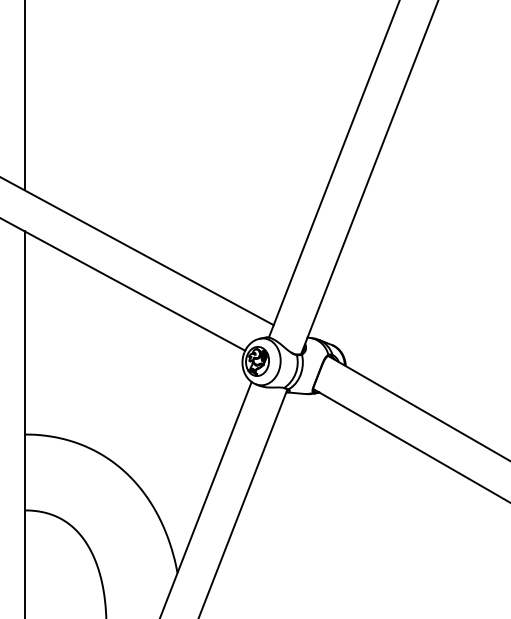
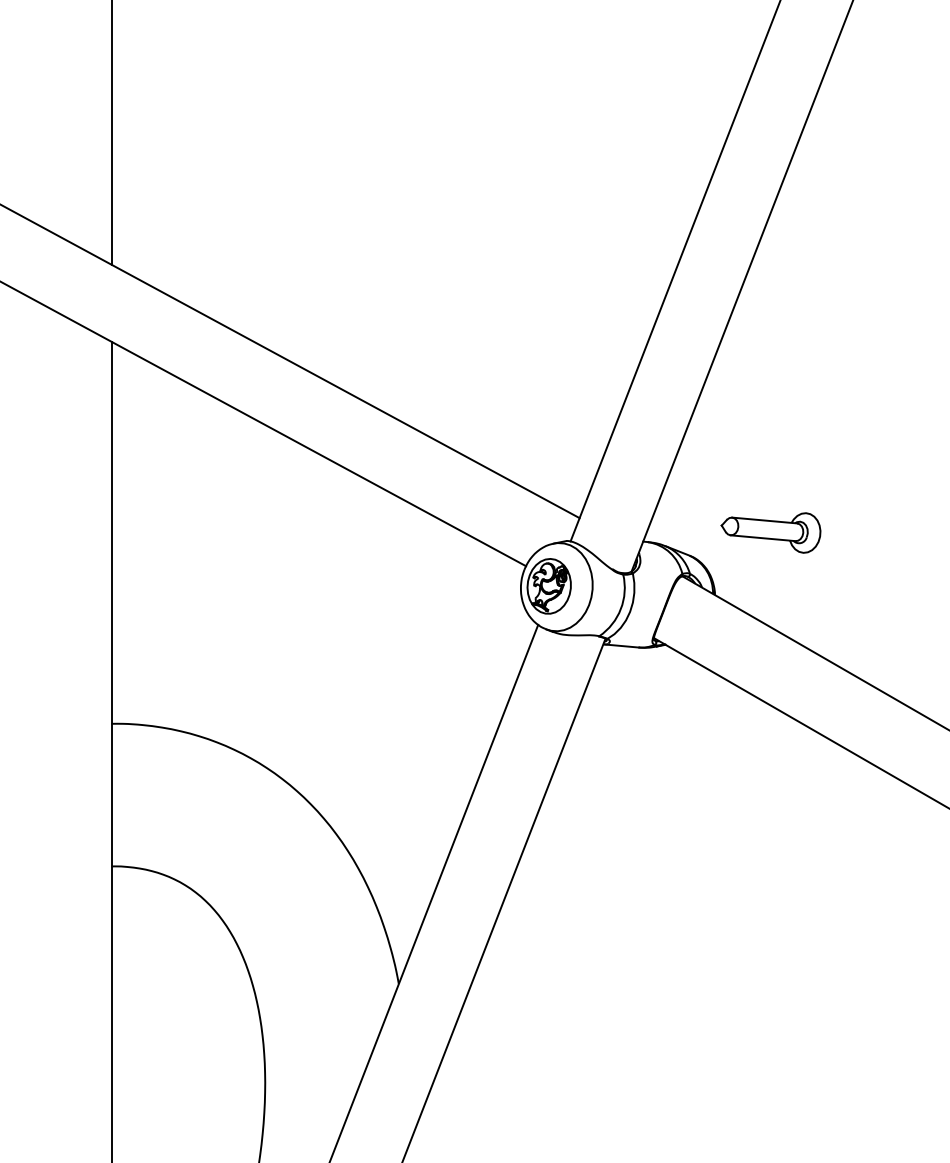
part: (375, 332) -> (770, 531), added

